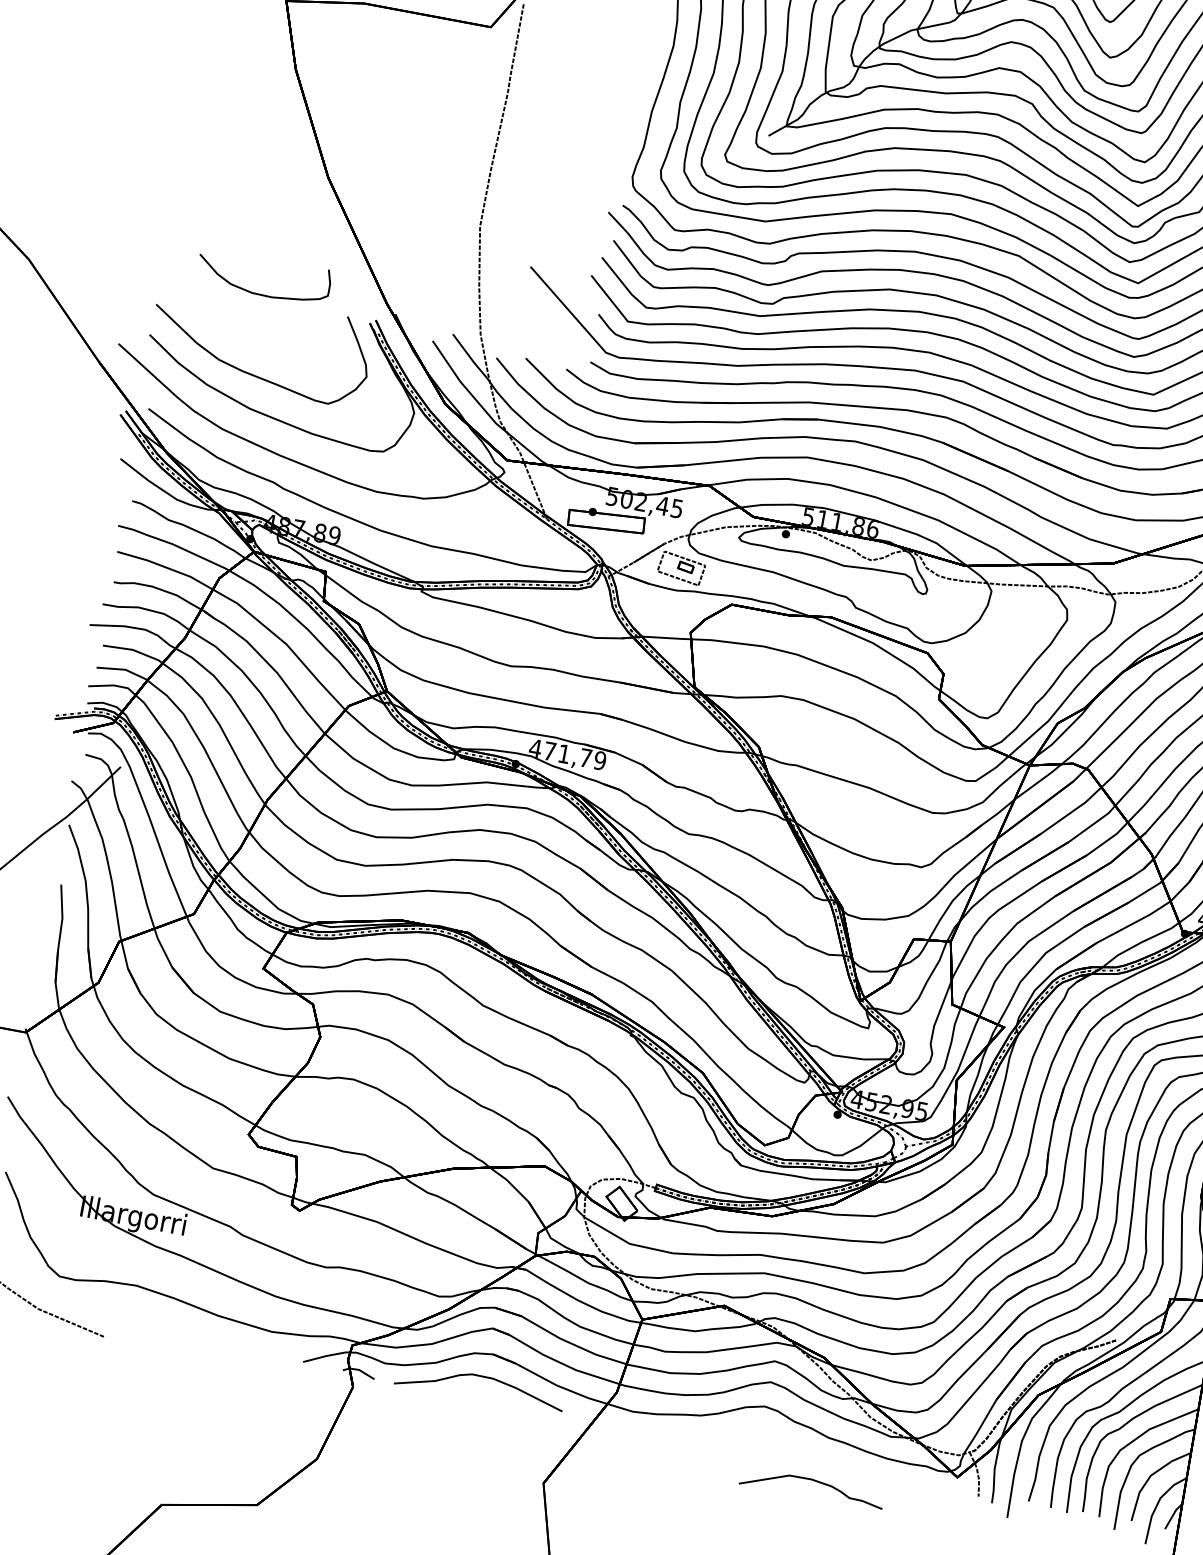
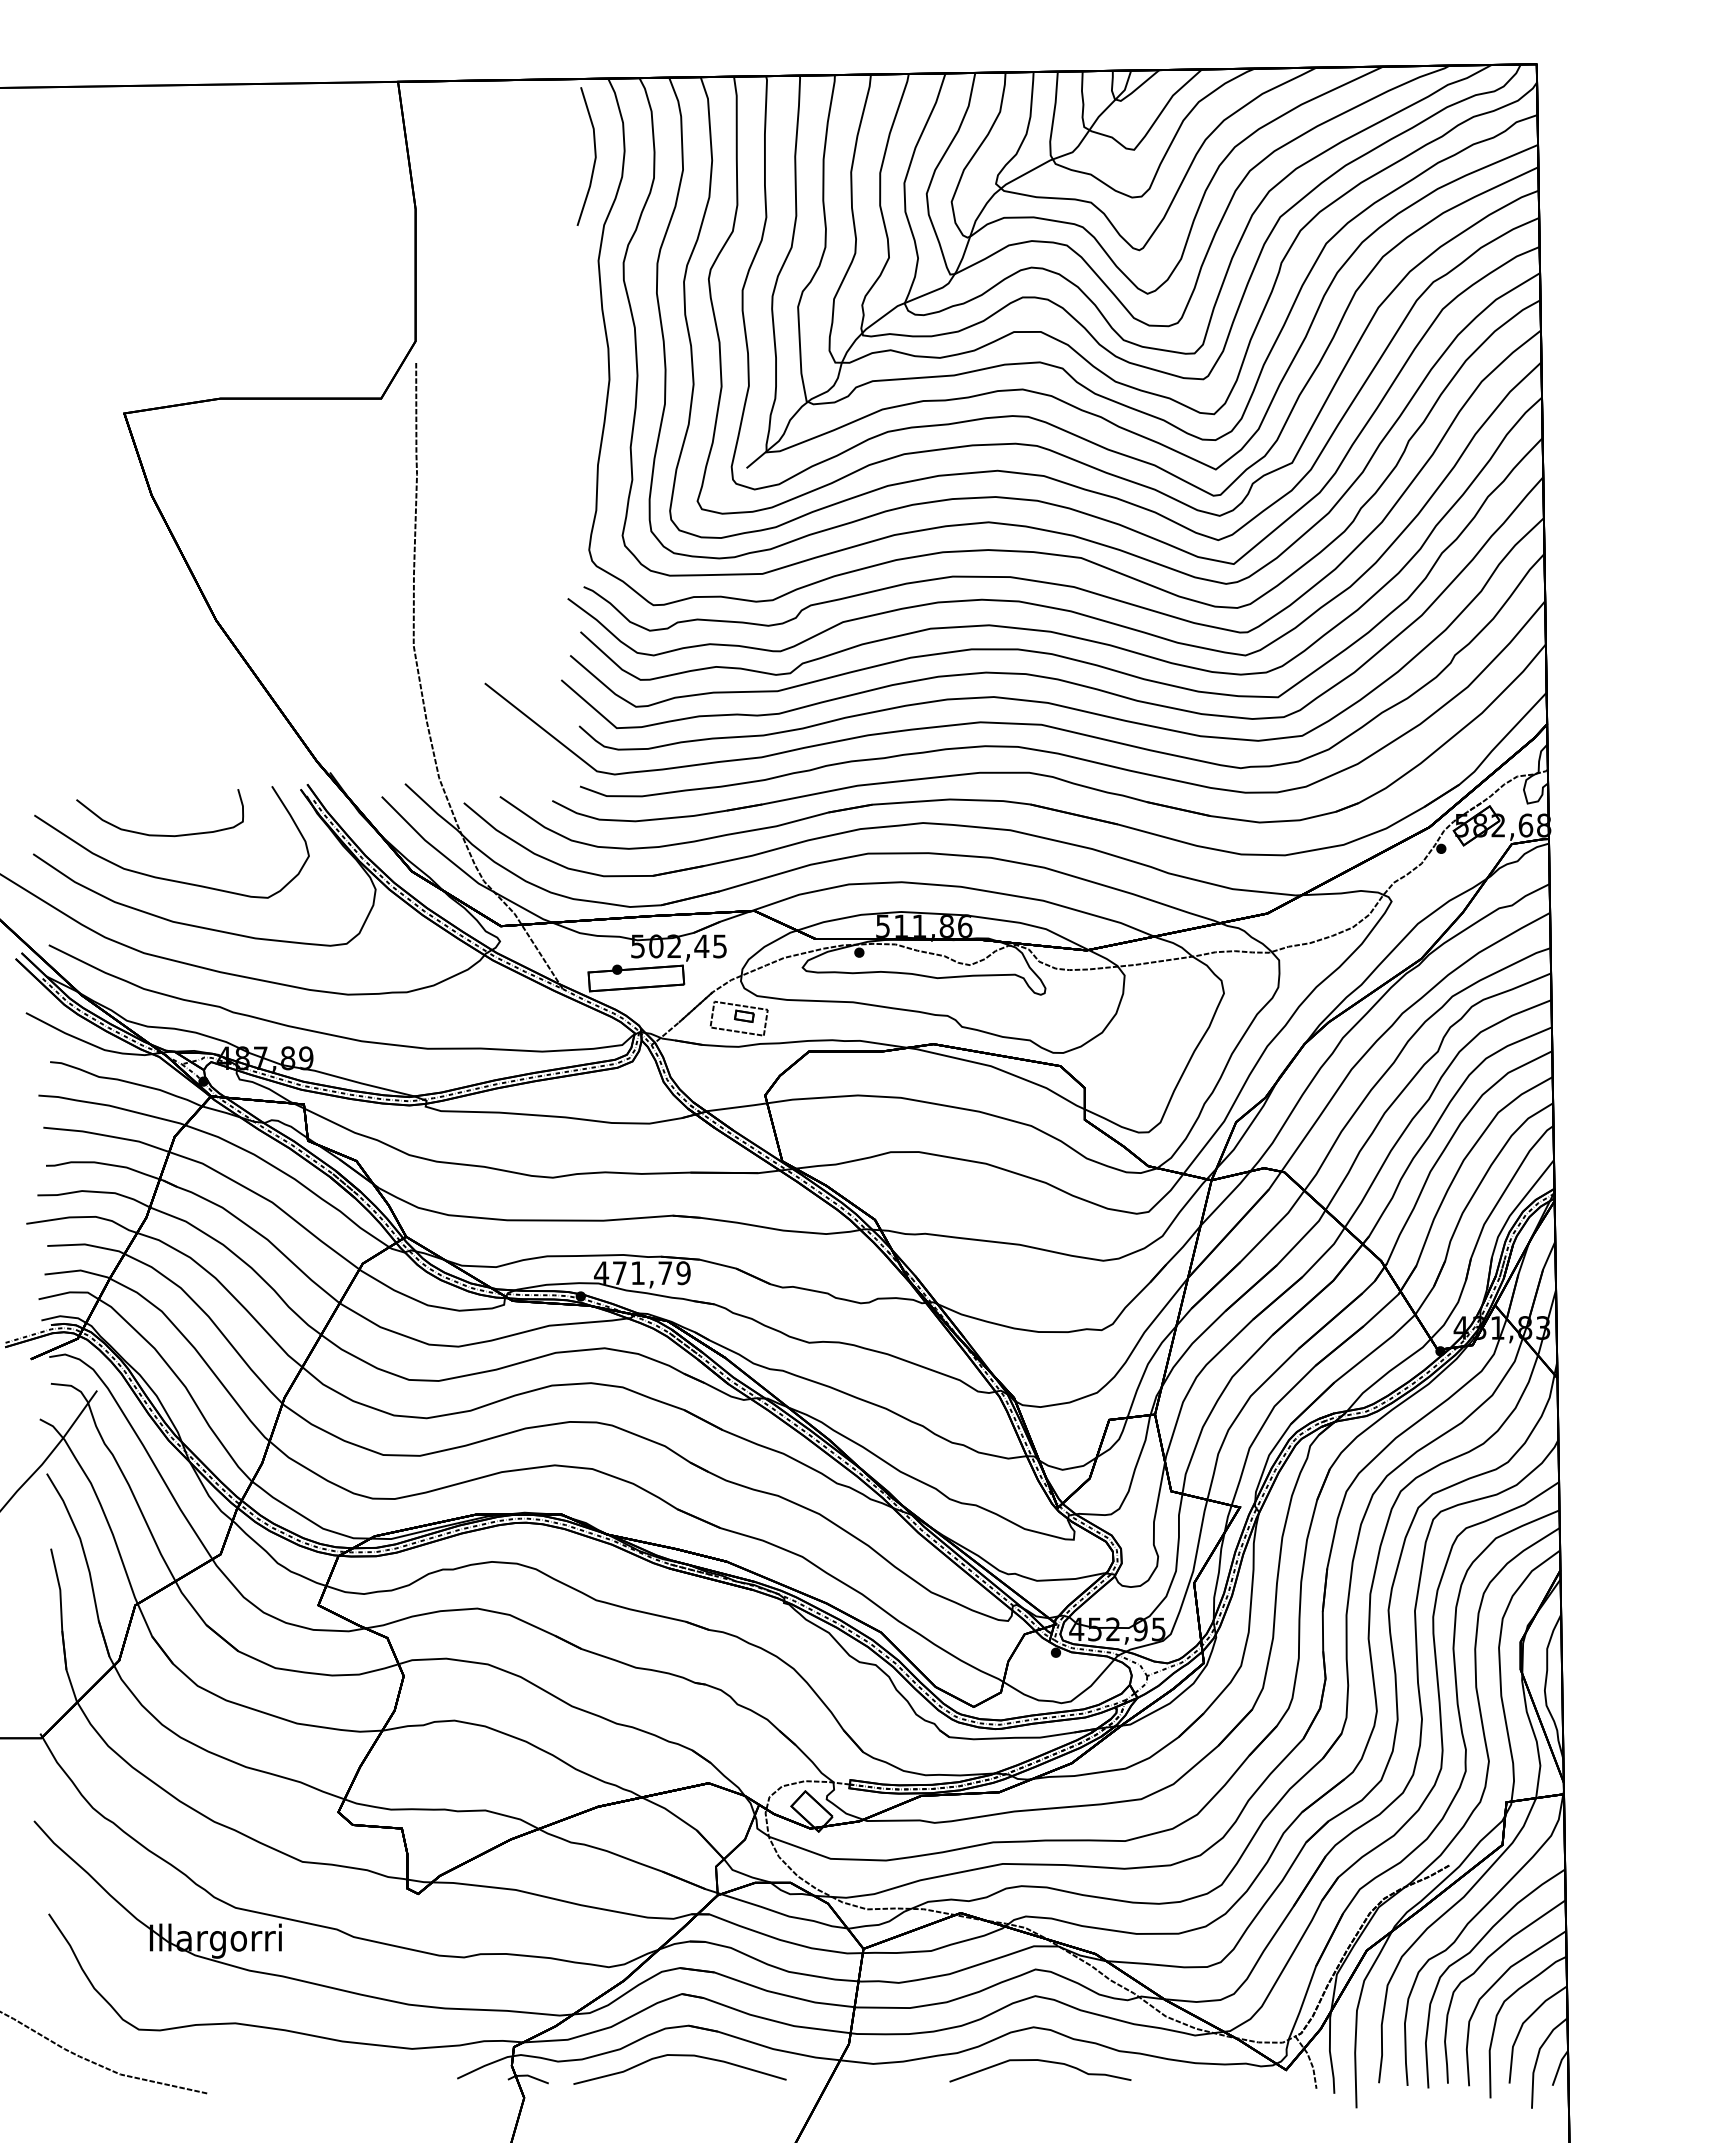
curve: (260, 293) -> (159, 834), moved
curve: (813, 1481) -> (1040, 2061), moved

